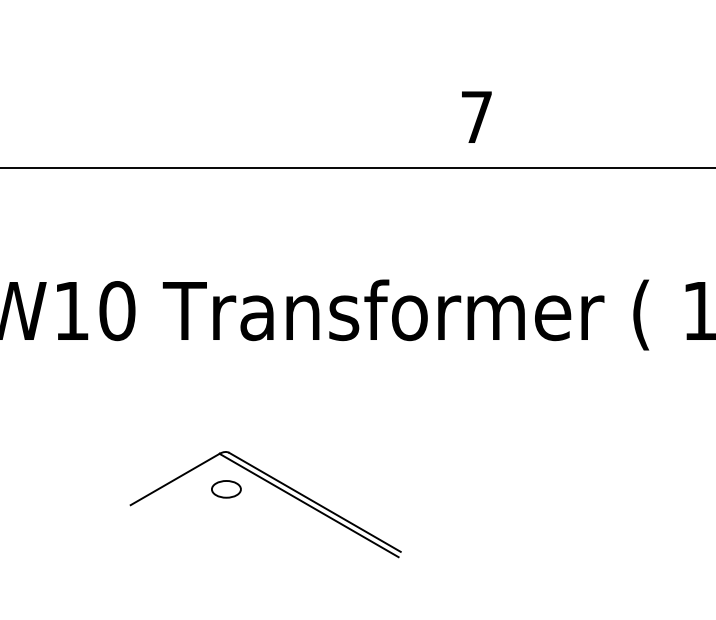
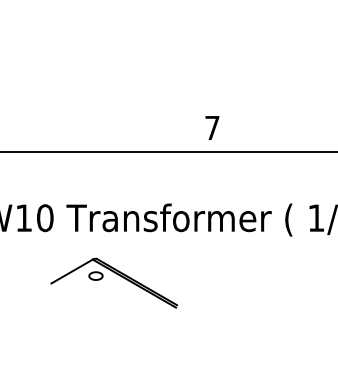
part: (277, 490) -> (119, 276), moved

